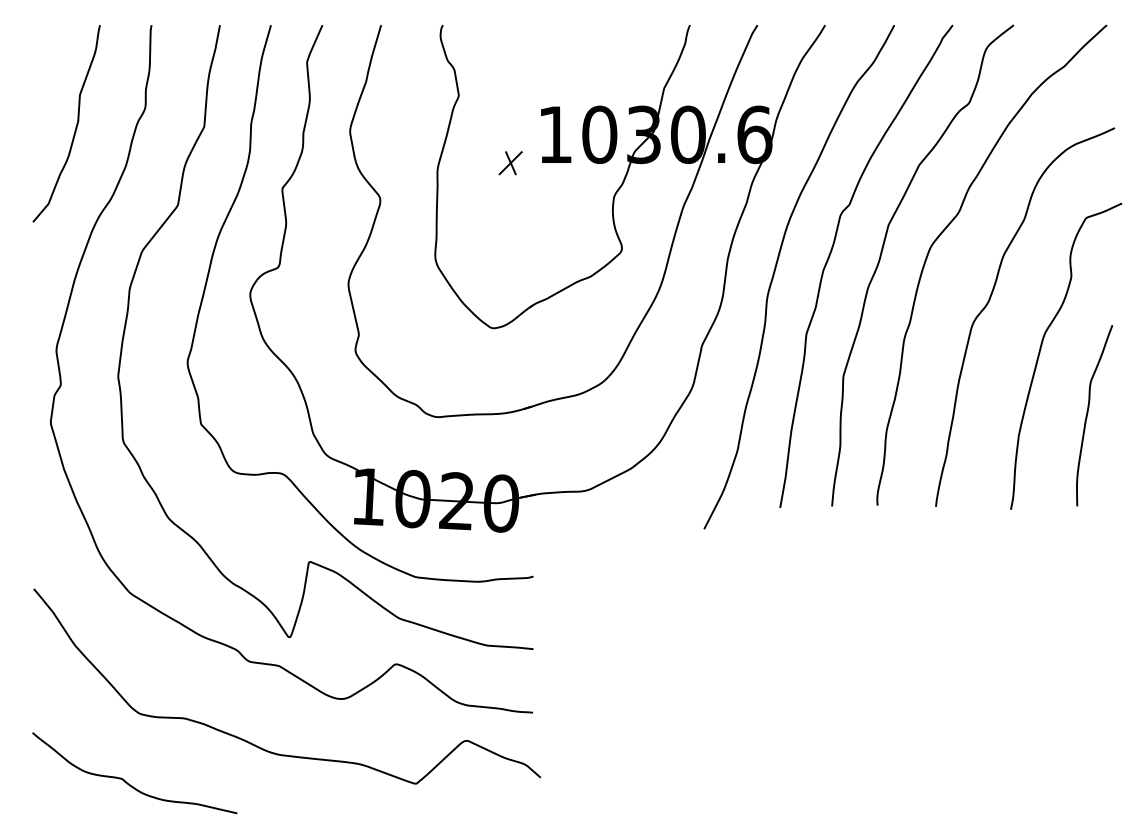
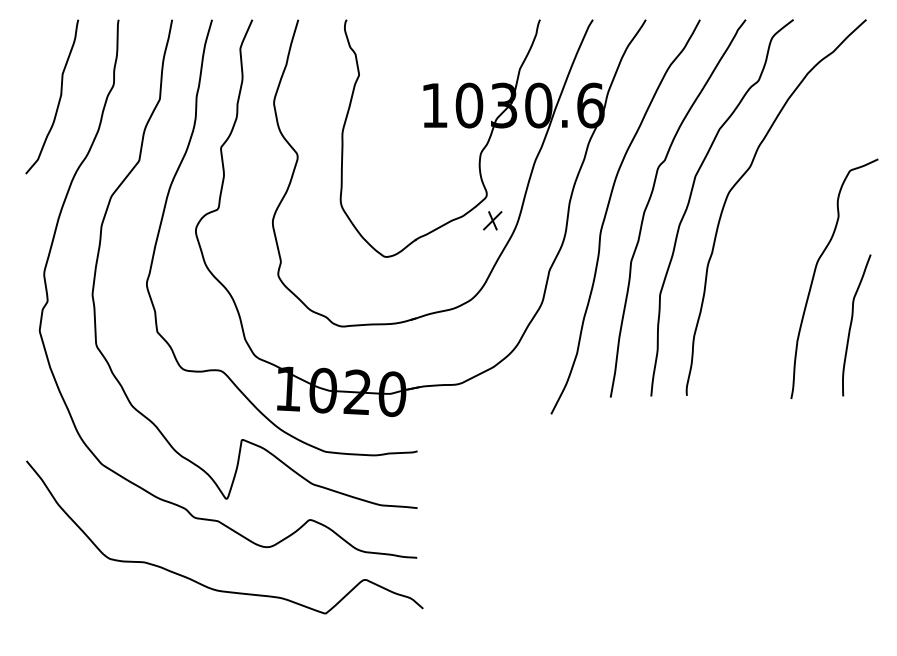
part: (510, 162) -> (492, 220), moved
curve: (990, 300) -> (775, 235), removed
curve: (127, 781) -> (99, 611), removed

